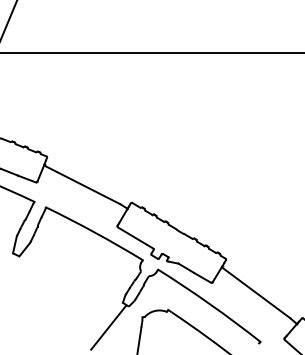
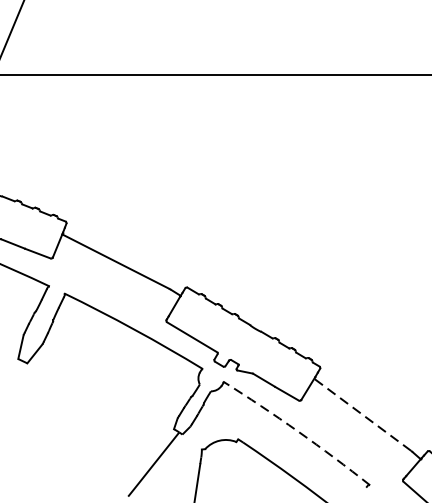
line: (255, 292) -> (362, 414), solid -> dashed
arc: (210, 304) -> (298, 431), solid -> dashed

